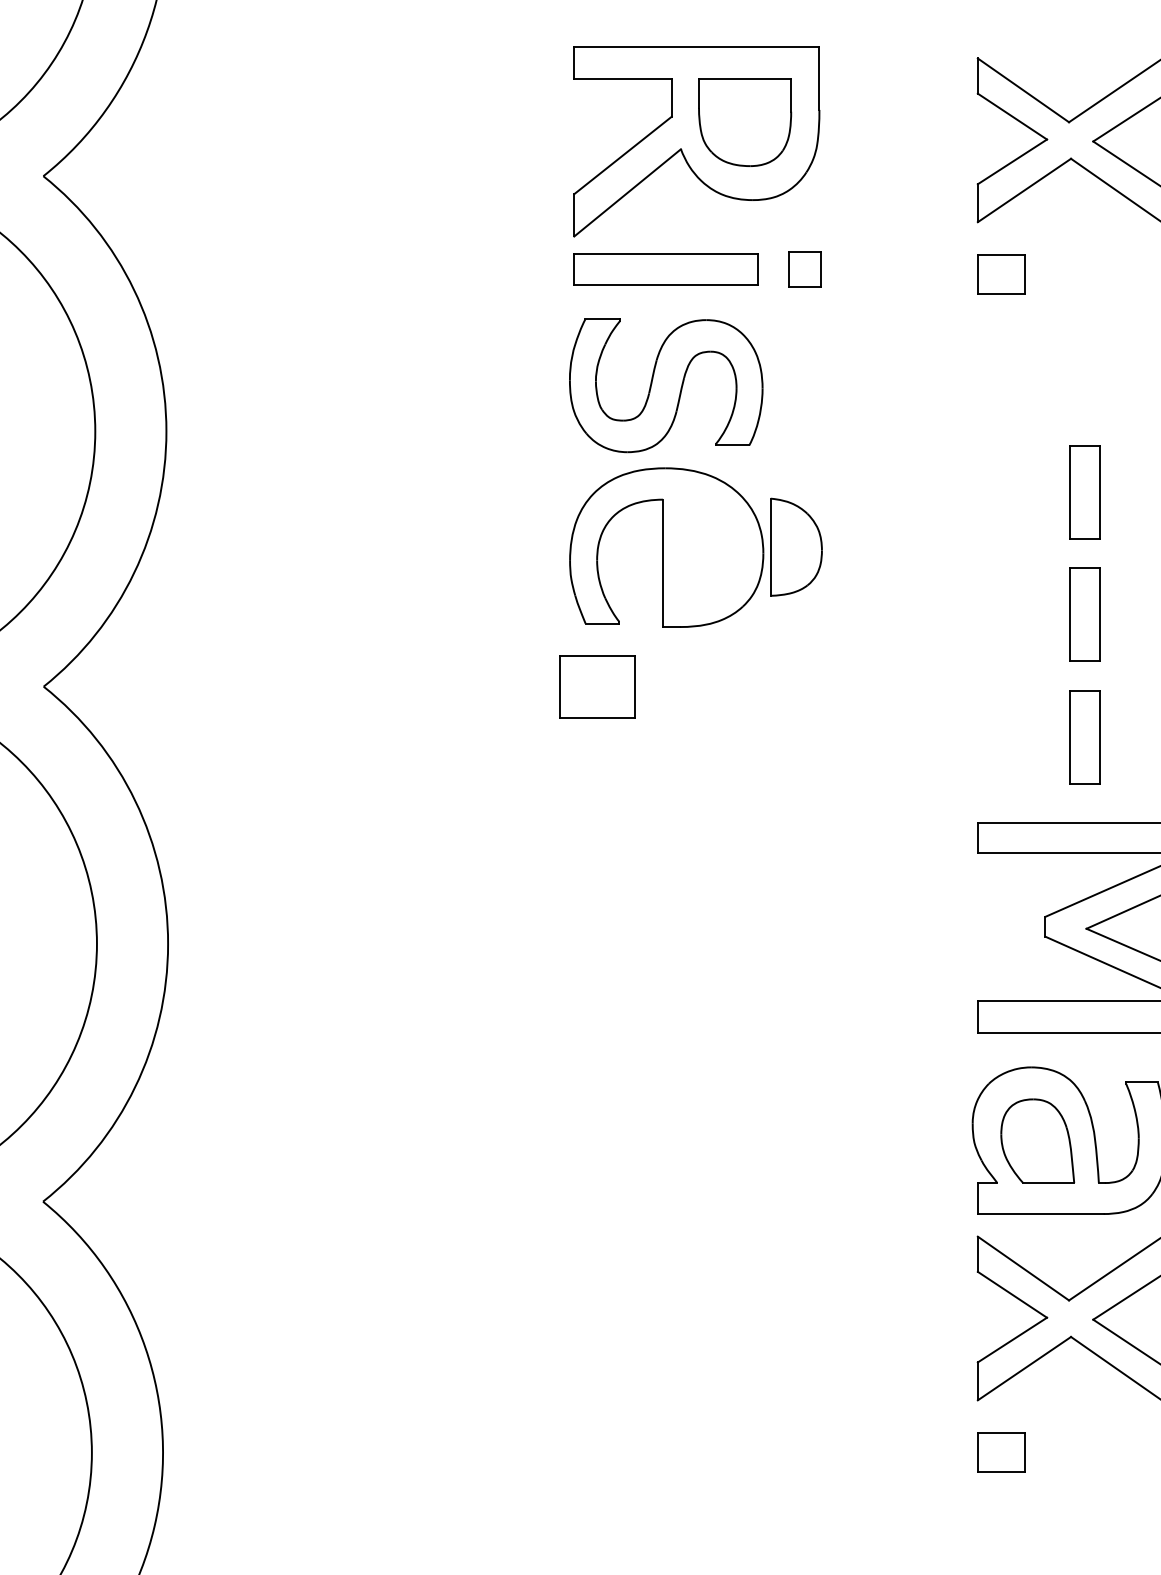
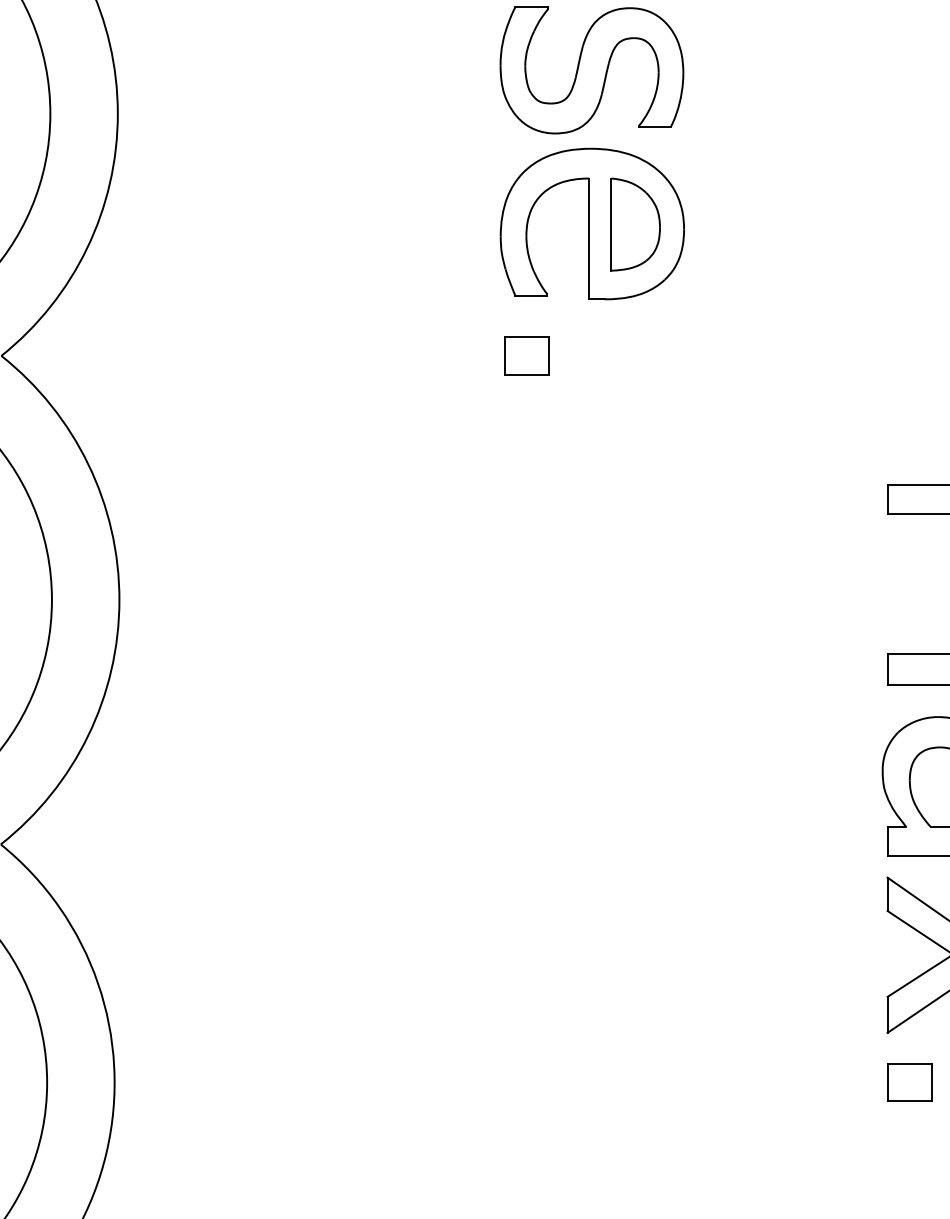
part: (796, 546) -> (635, 223), moved
part: (597, 686) -> (526, 355), size x0.62

